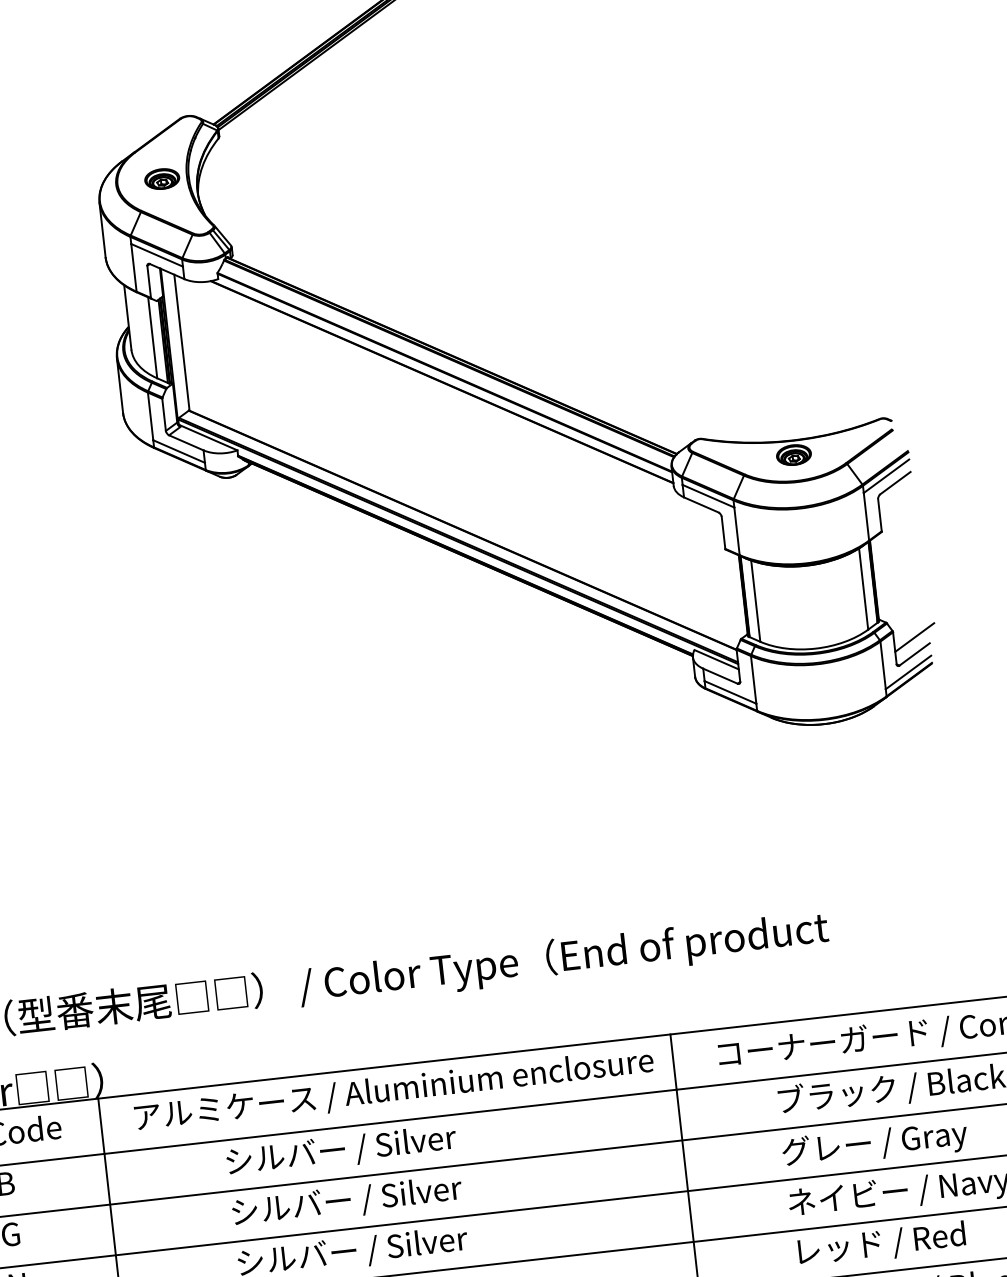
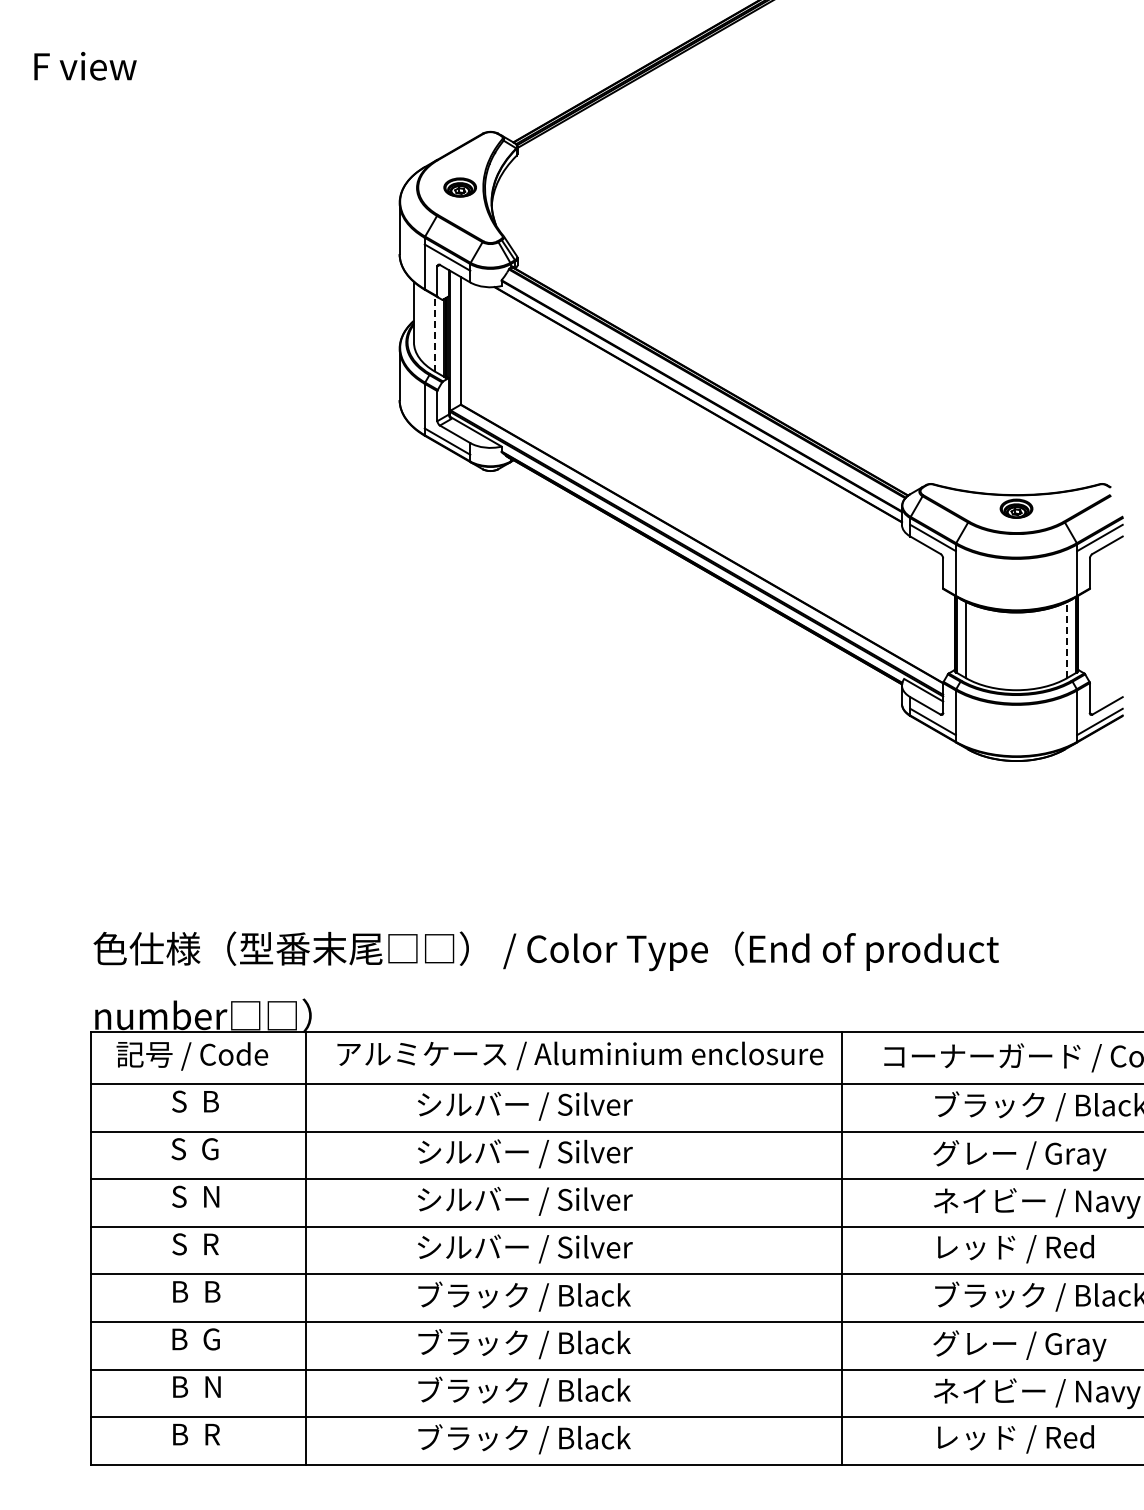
line: (152, 337) -> (434, 333), solid -> dashed
line: (863, 588) -> (1067, 639), solid -> dashed
line: (913, 637) -> (1108, 690), removed

